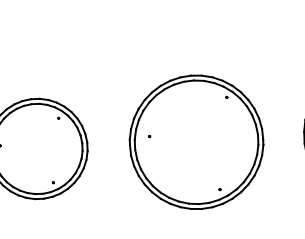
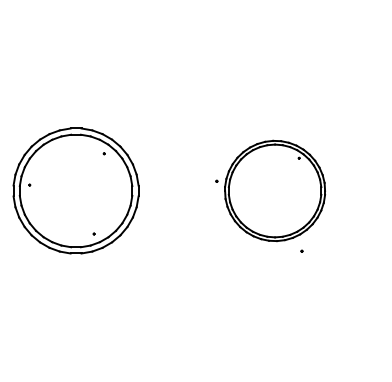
part: (196, 141) -> (274, 190), size x0.6

